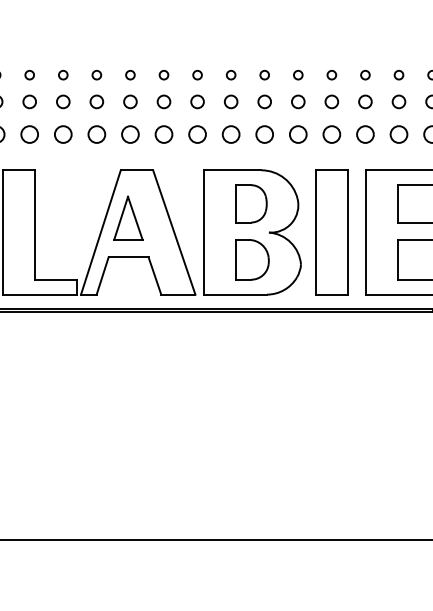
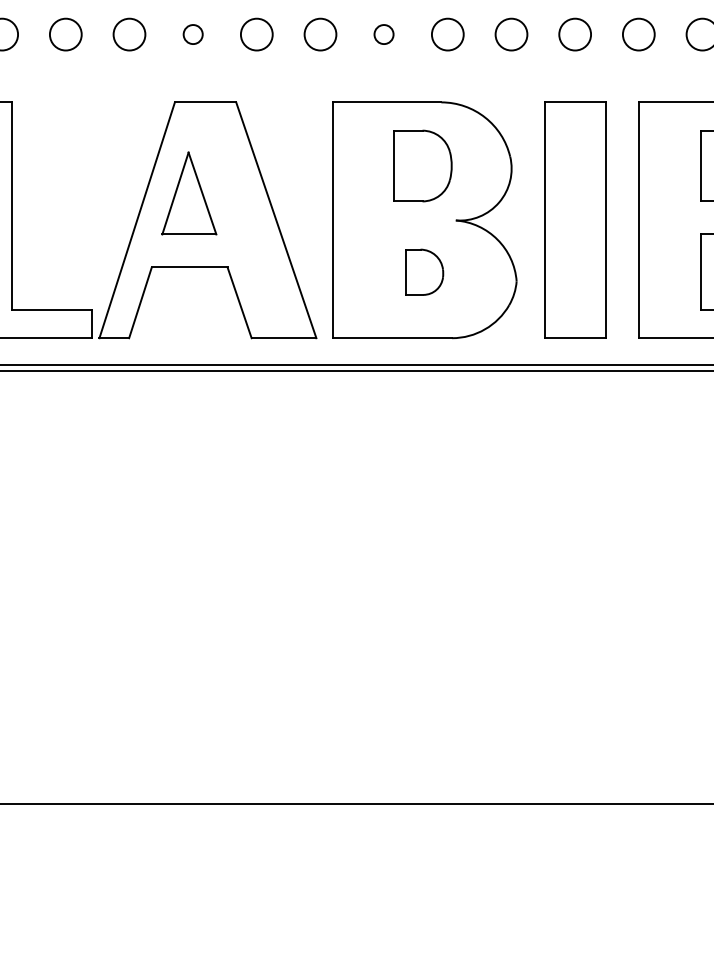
circle: (130, 134) -> (193, 34), size x0.6
circle: (230, 134) -> (382, 34), size x0.6
part: (252, 259) -> (424, 271), size x0.6

